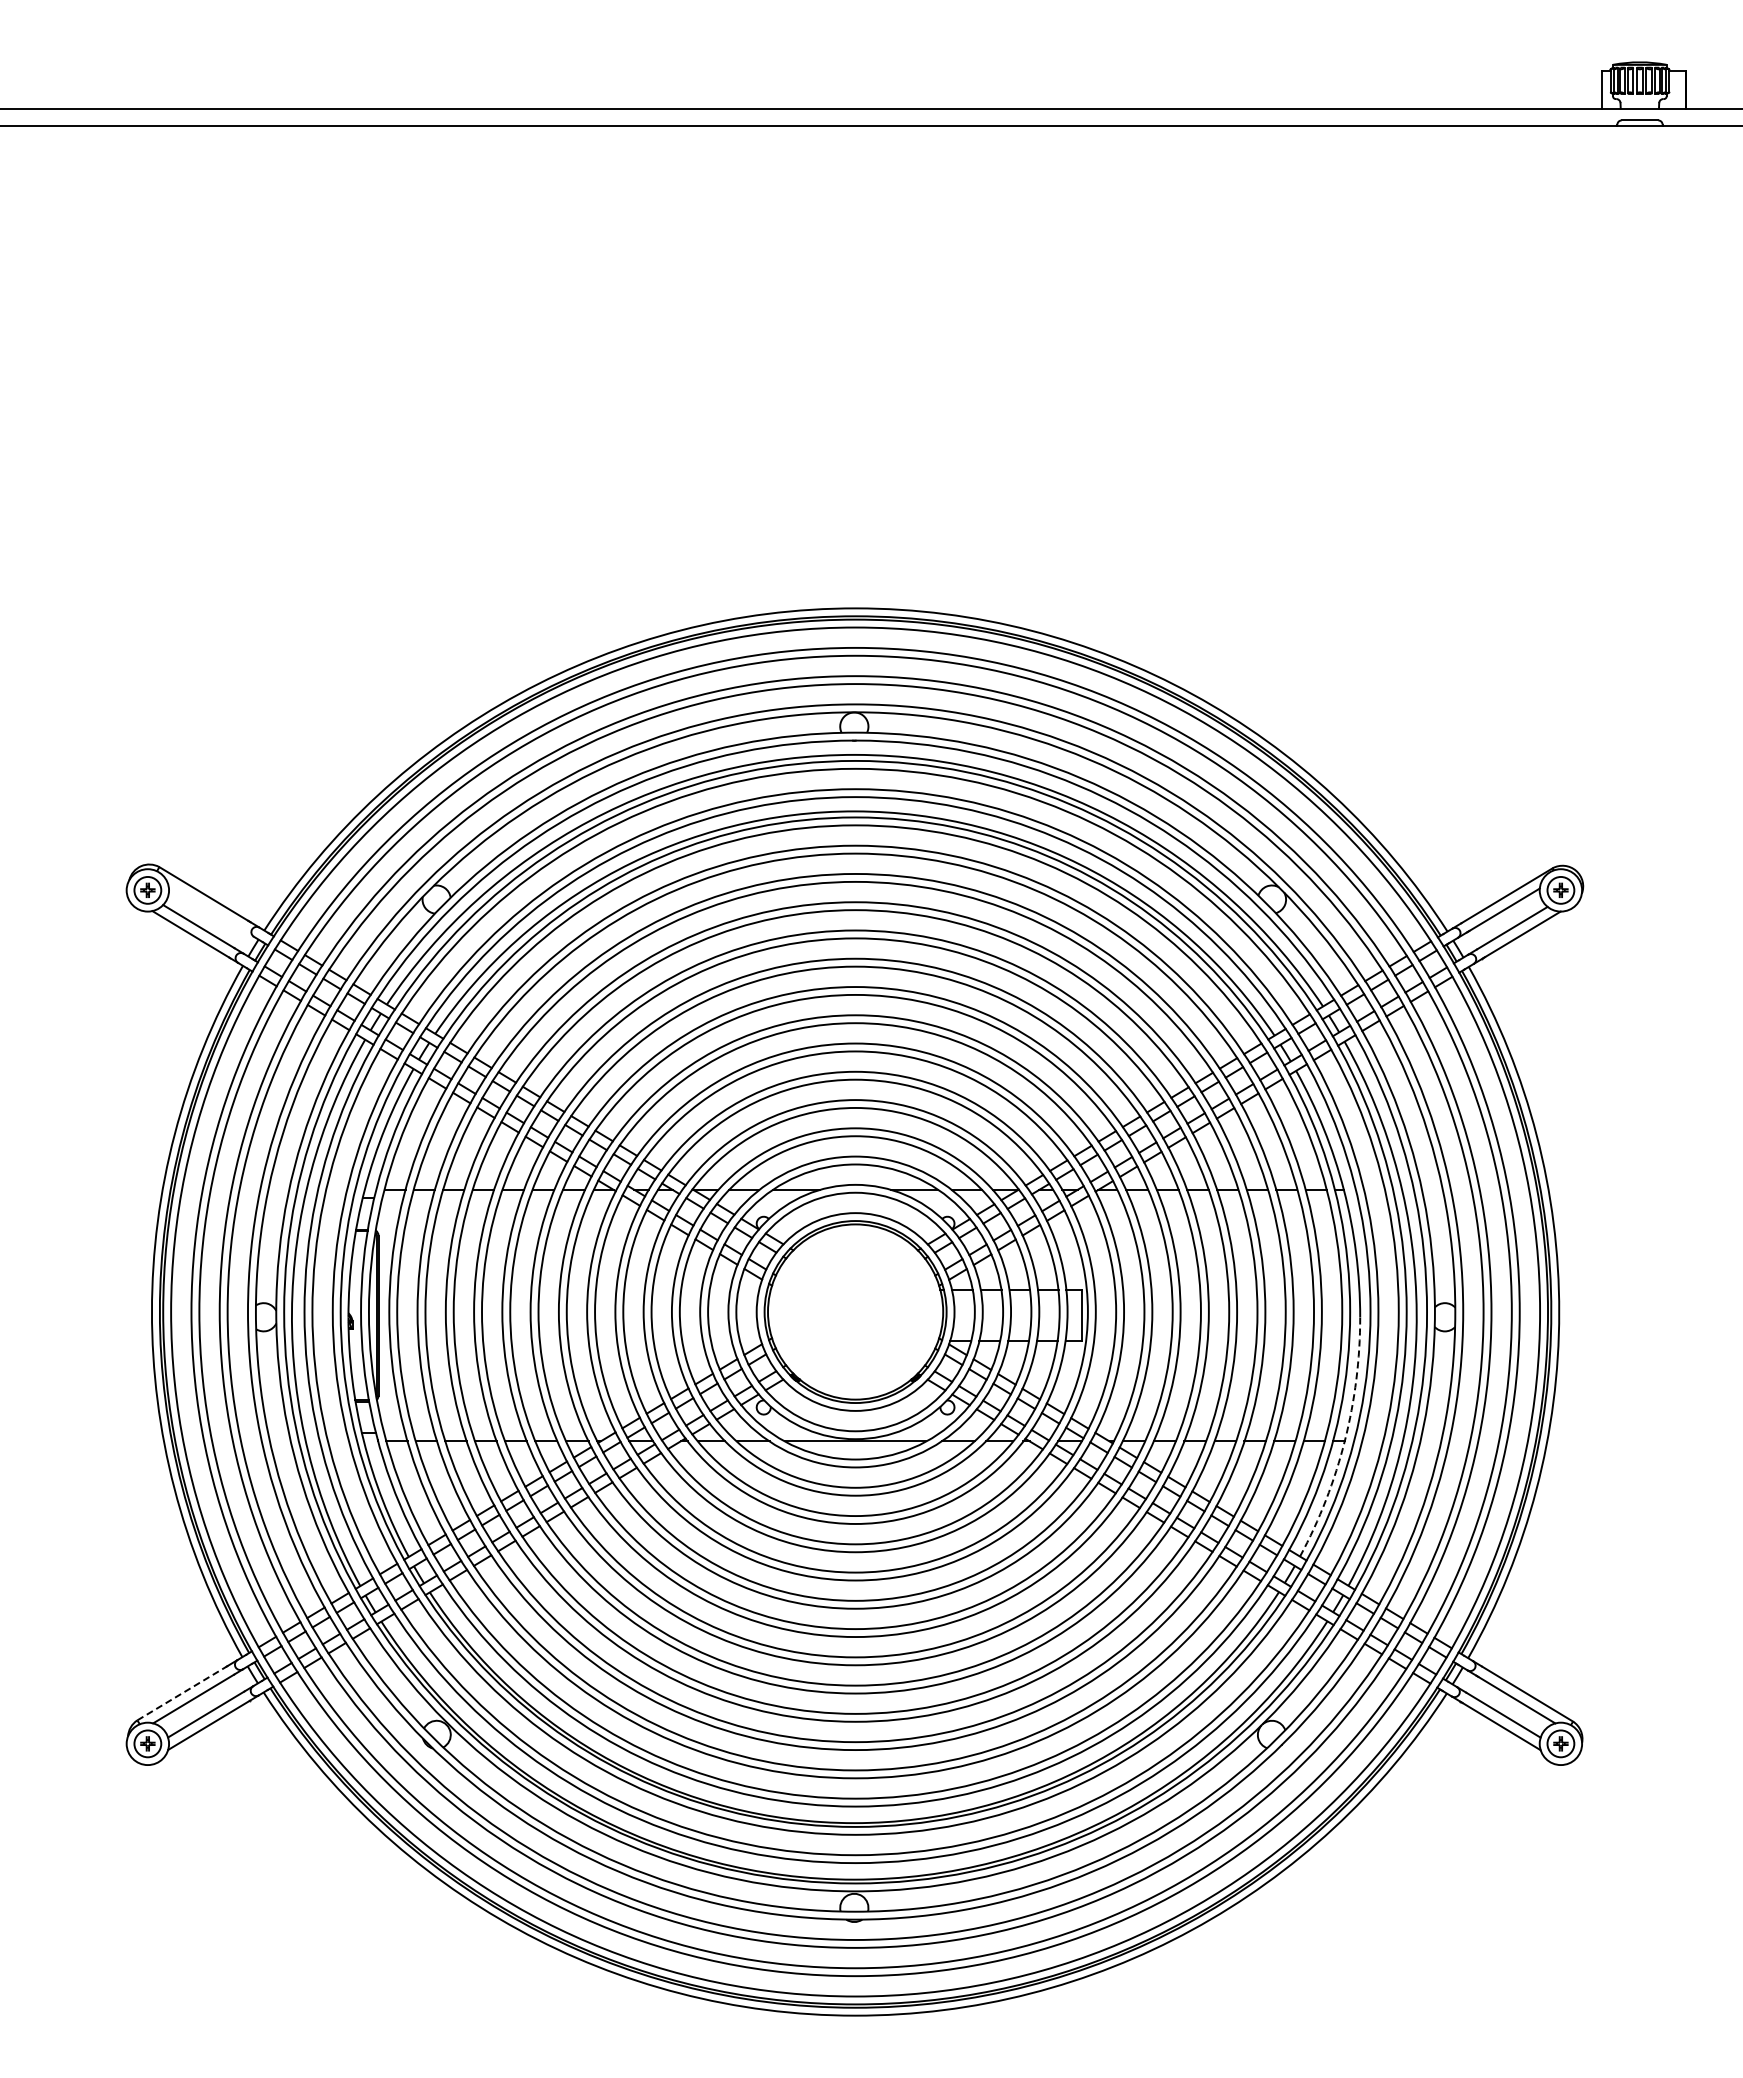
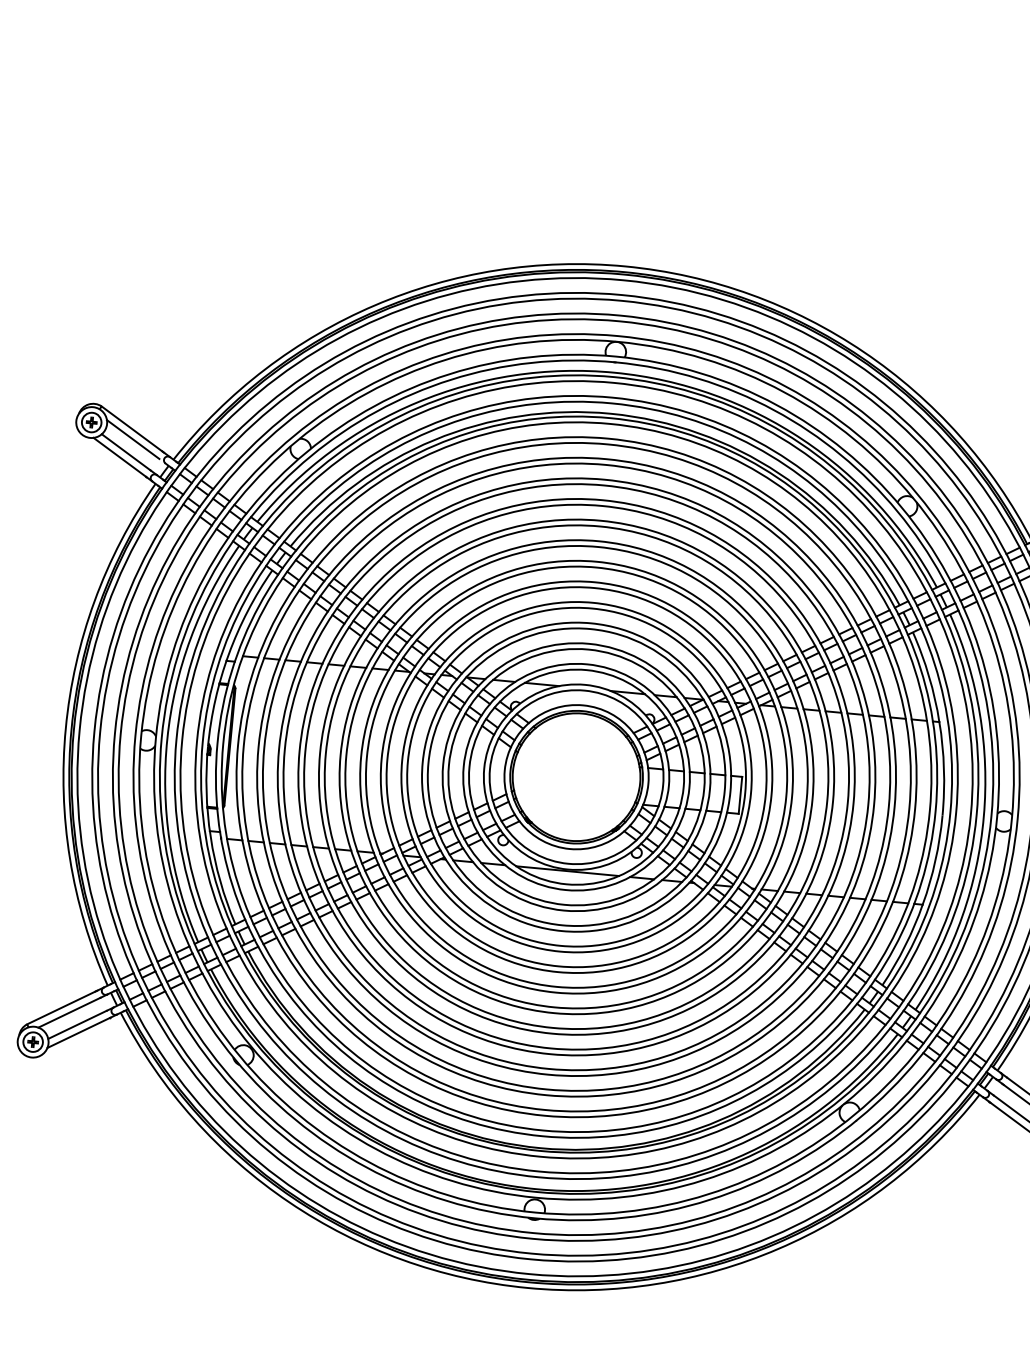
line: (206, 908) -> (133, 439), added
arc: (1344, 1440) -> (922, 904), dashed -> solid
line: (183, 1692) -> (62, 1007), dashed -> solid

